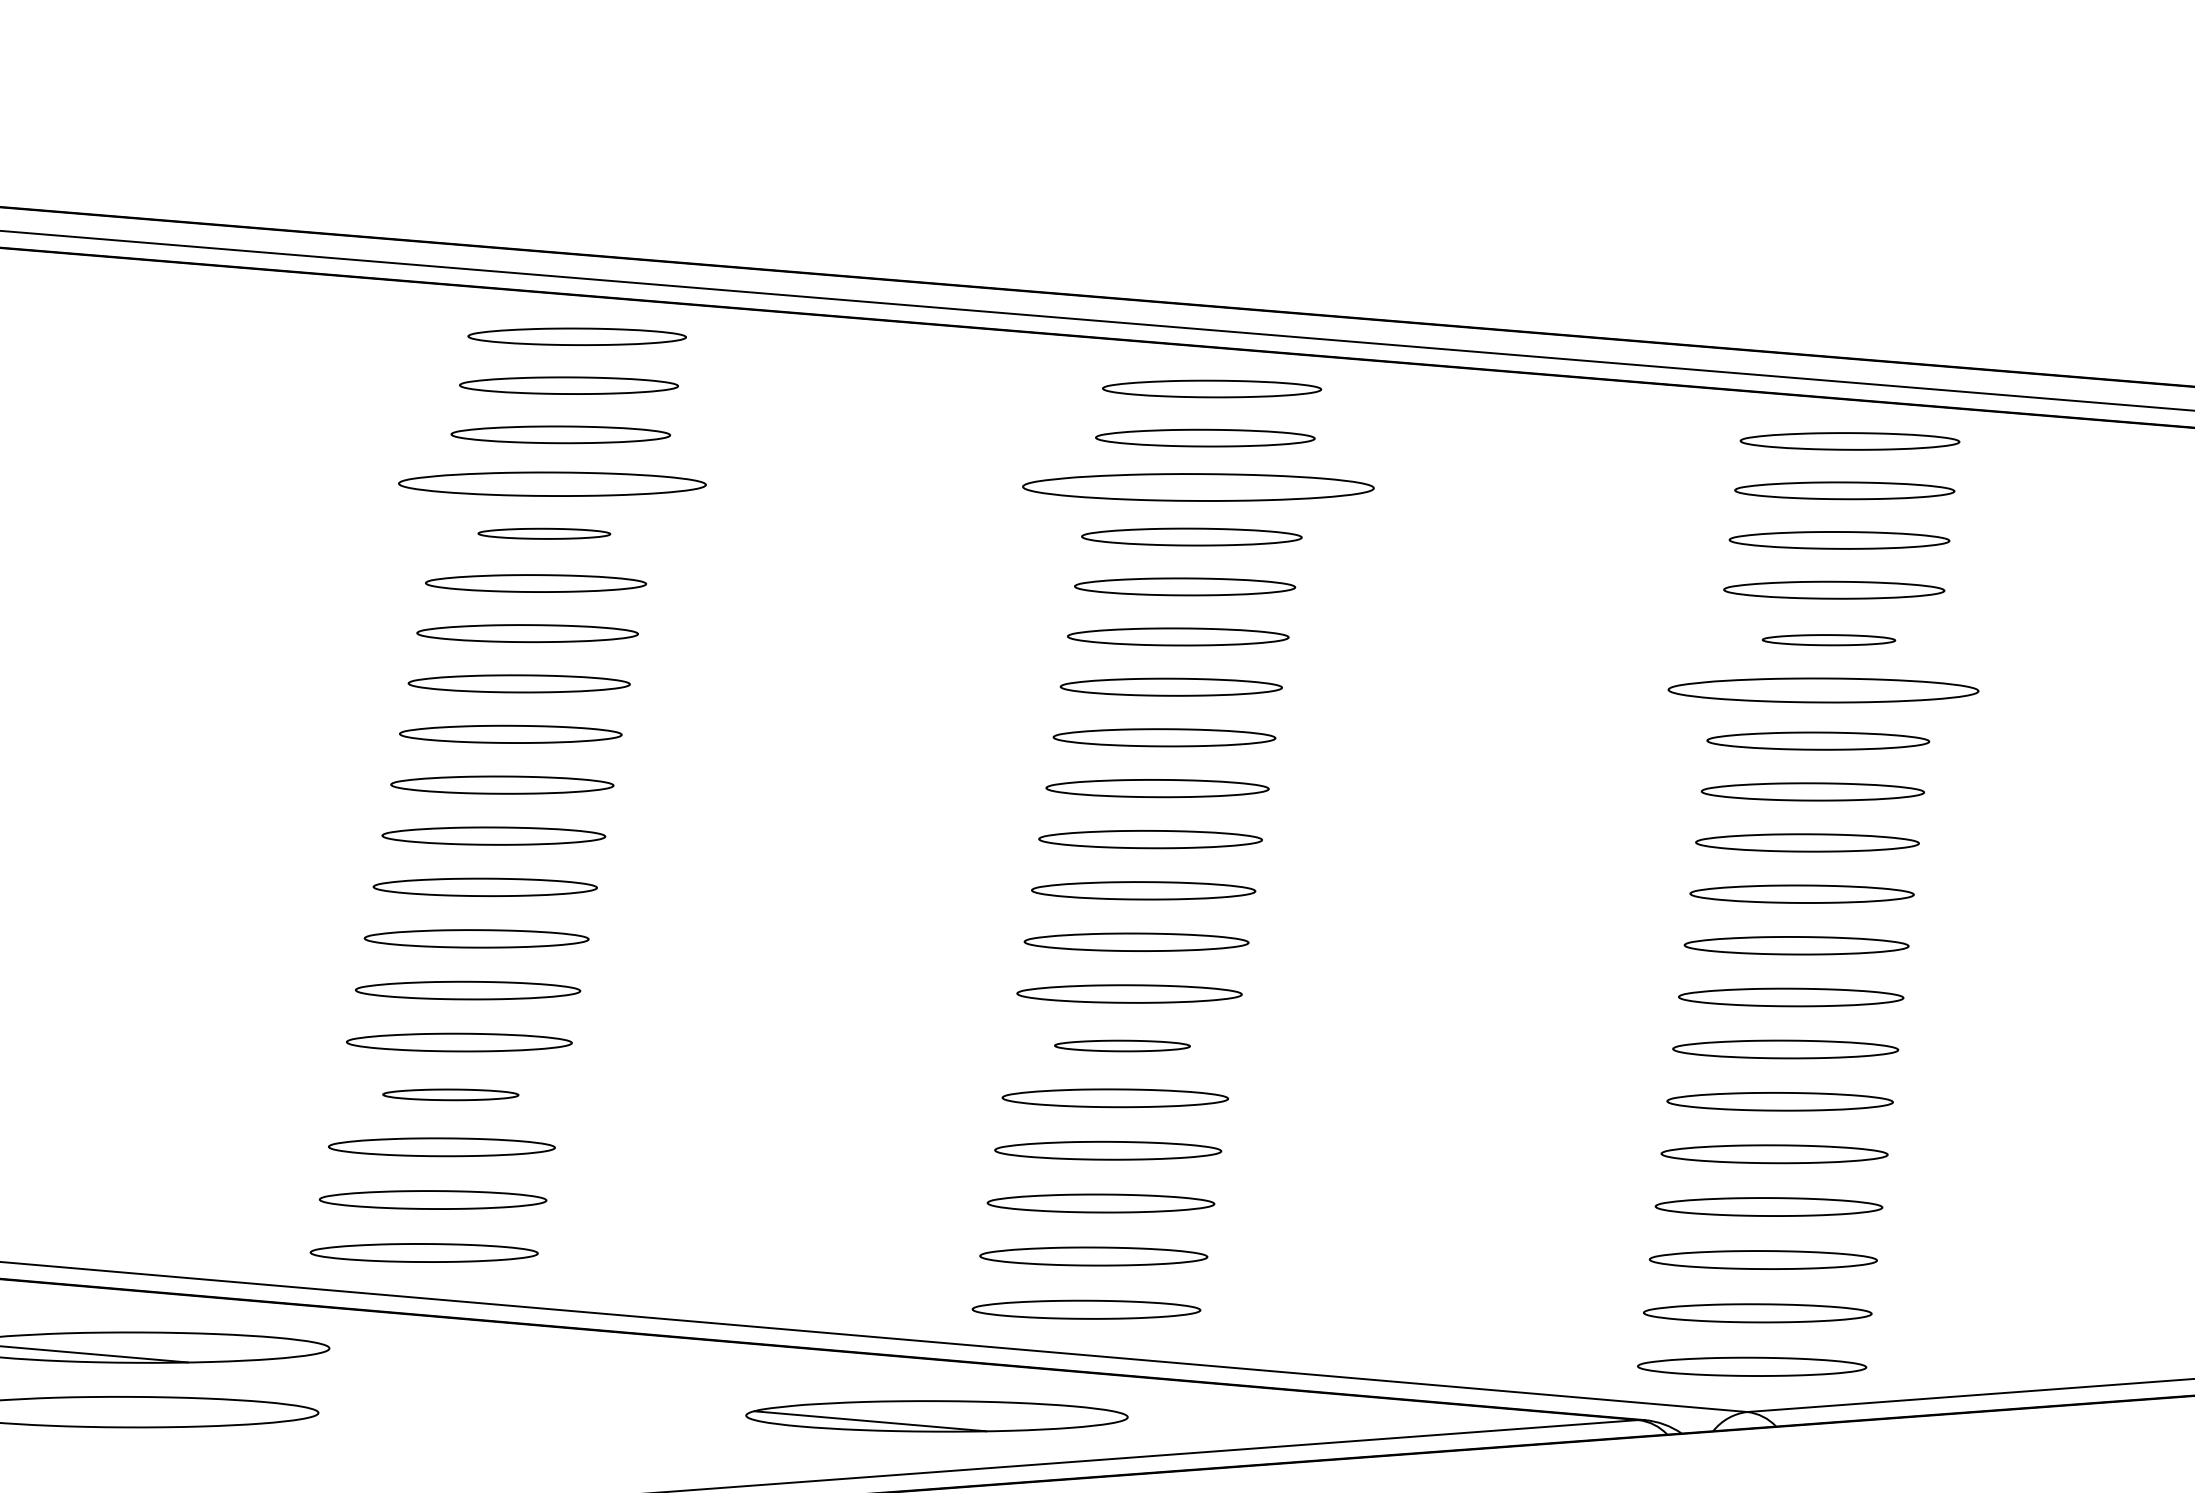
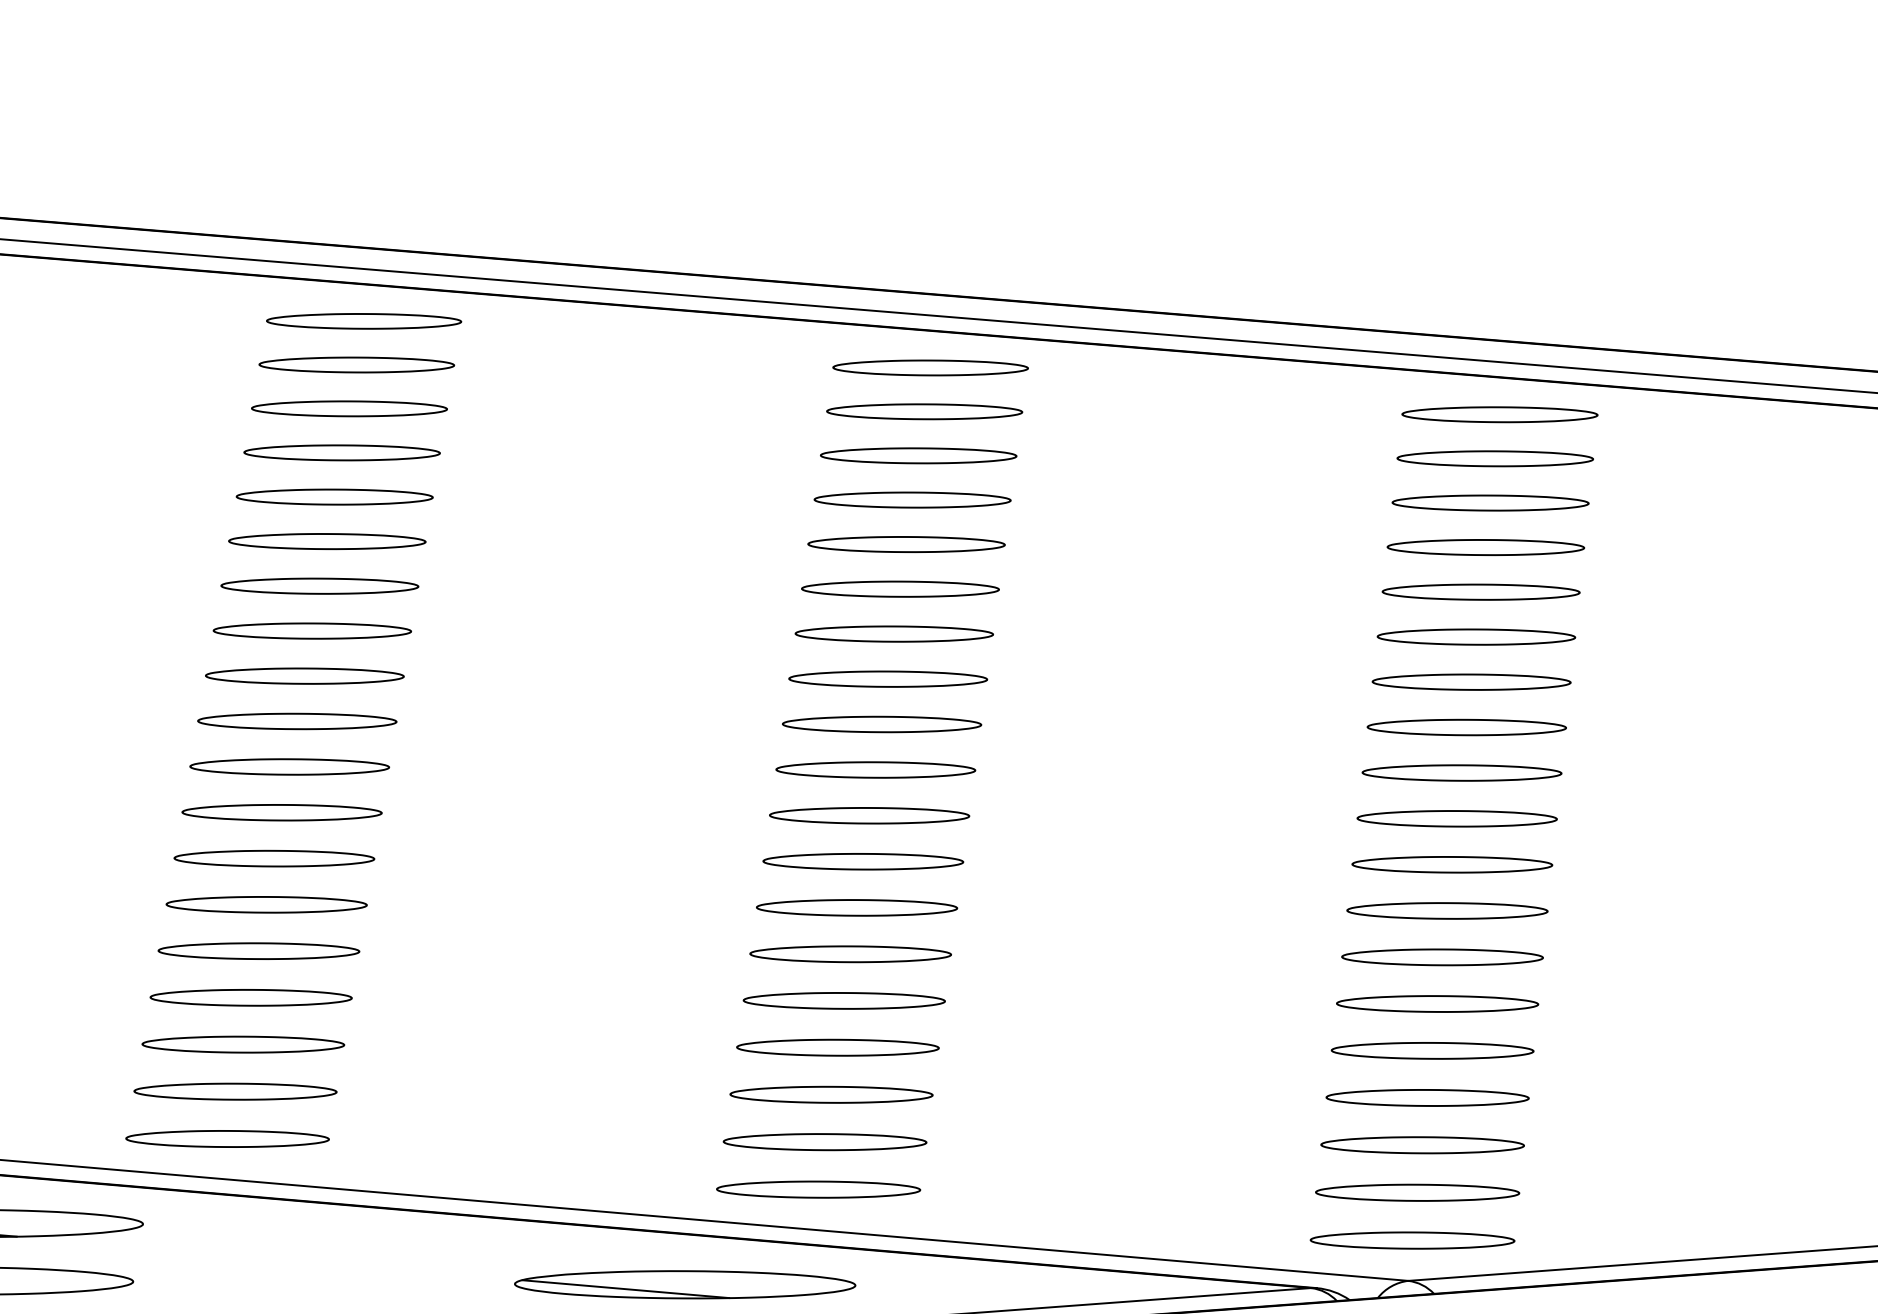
part: (552, 483) -> (342, 452), size x0.71
part: (1198, 487) -> (918, 455), size x0.62
part: (544, 533) -> (334, 496), size x1.67
part: (1828, 639) -> (1480, 591), size x1.67
part: (1823, 690) -> (1476, 637), size x0.71
part: (1122, 1045) -> (850, 953), size x1.67
part: (450, 1094) -> (251, 997), size x1.67

